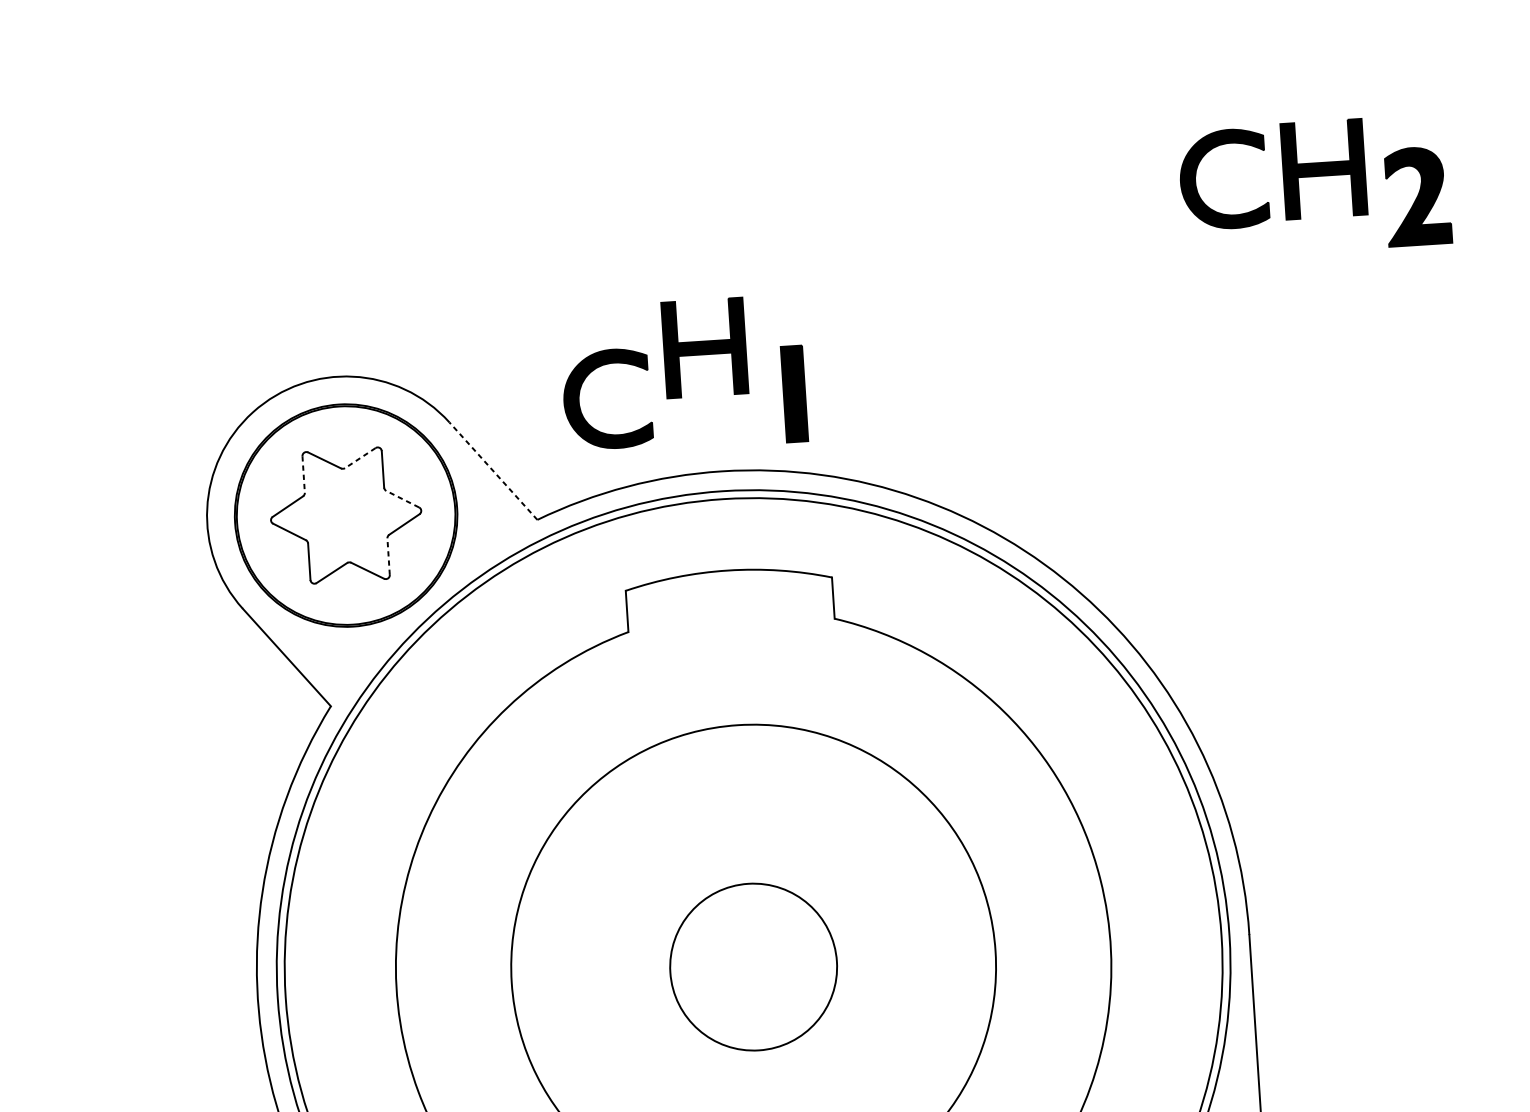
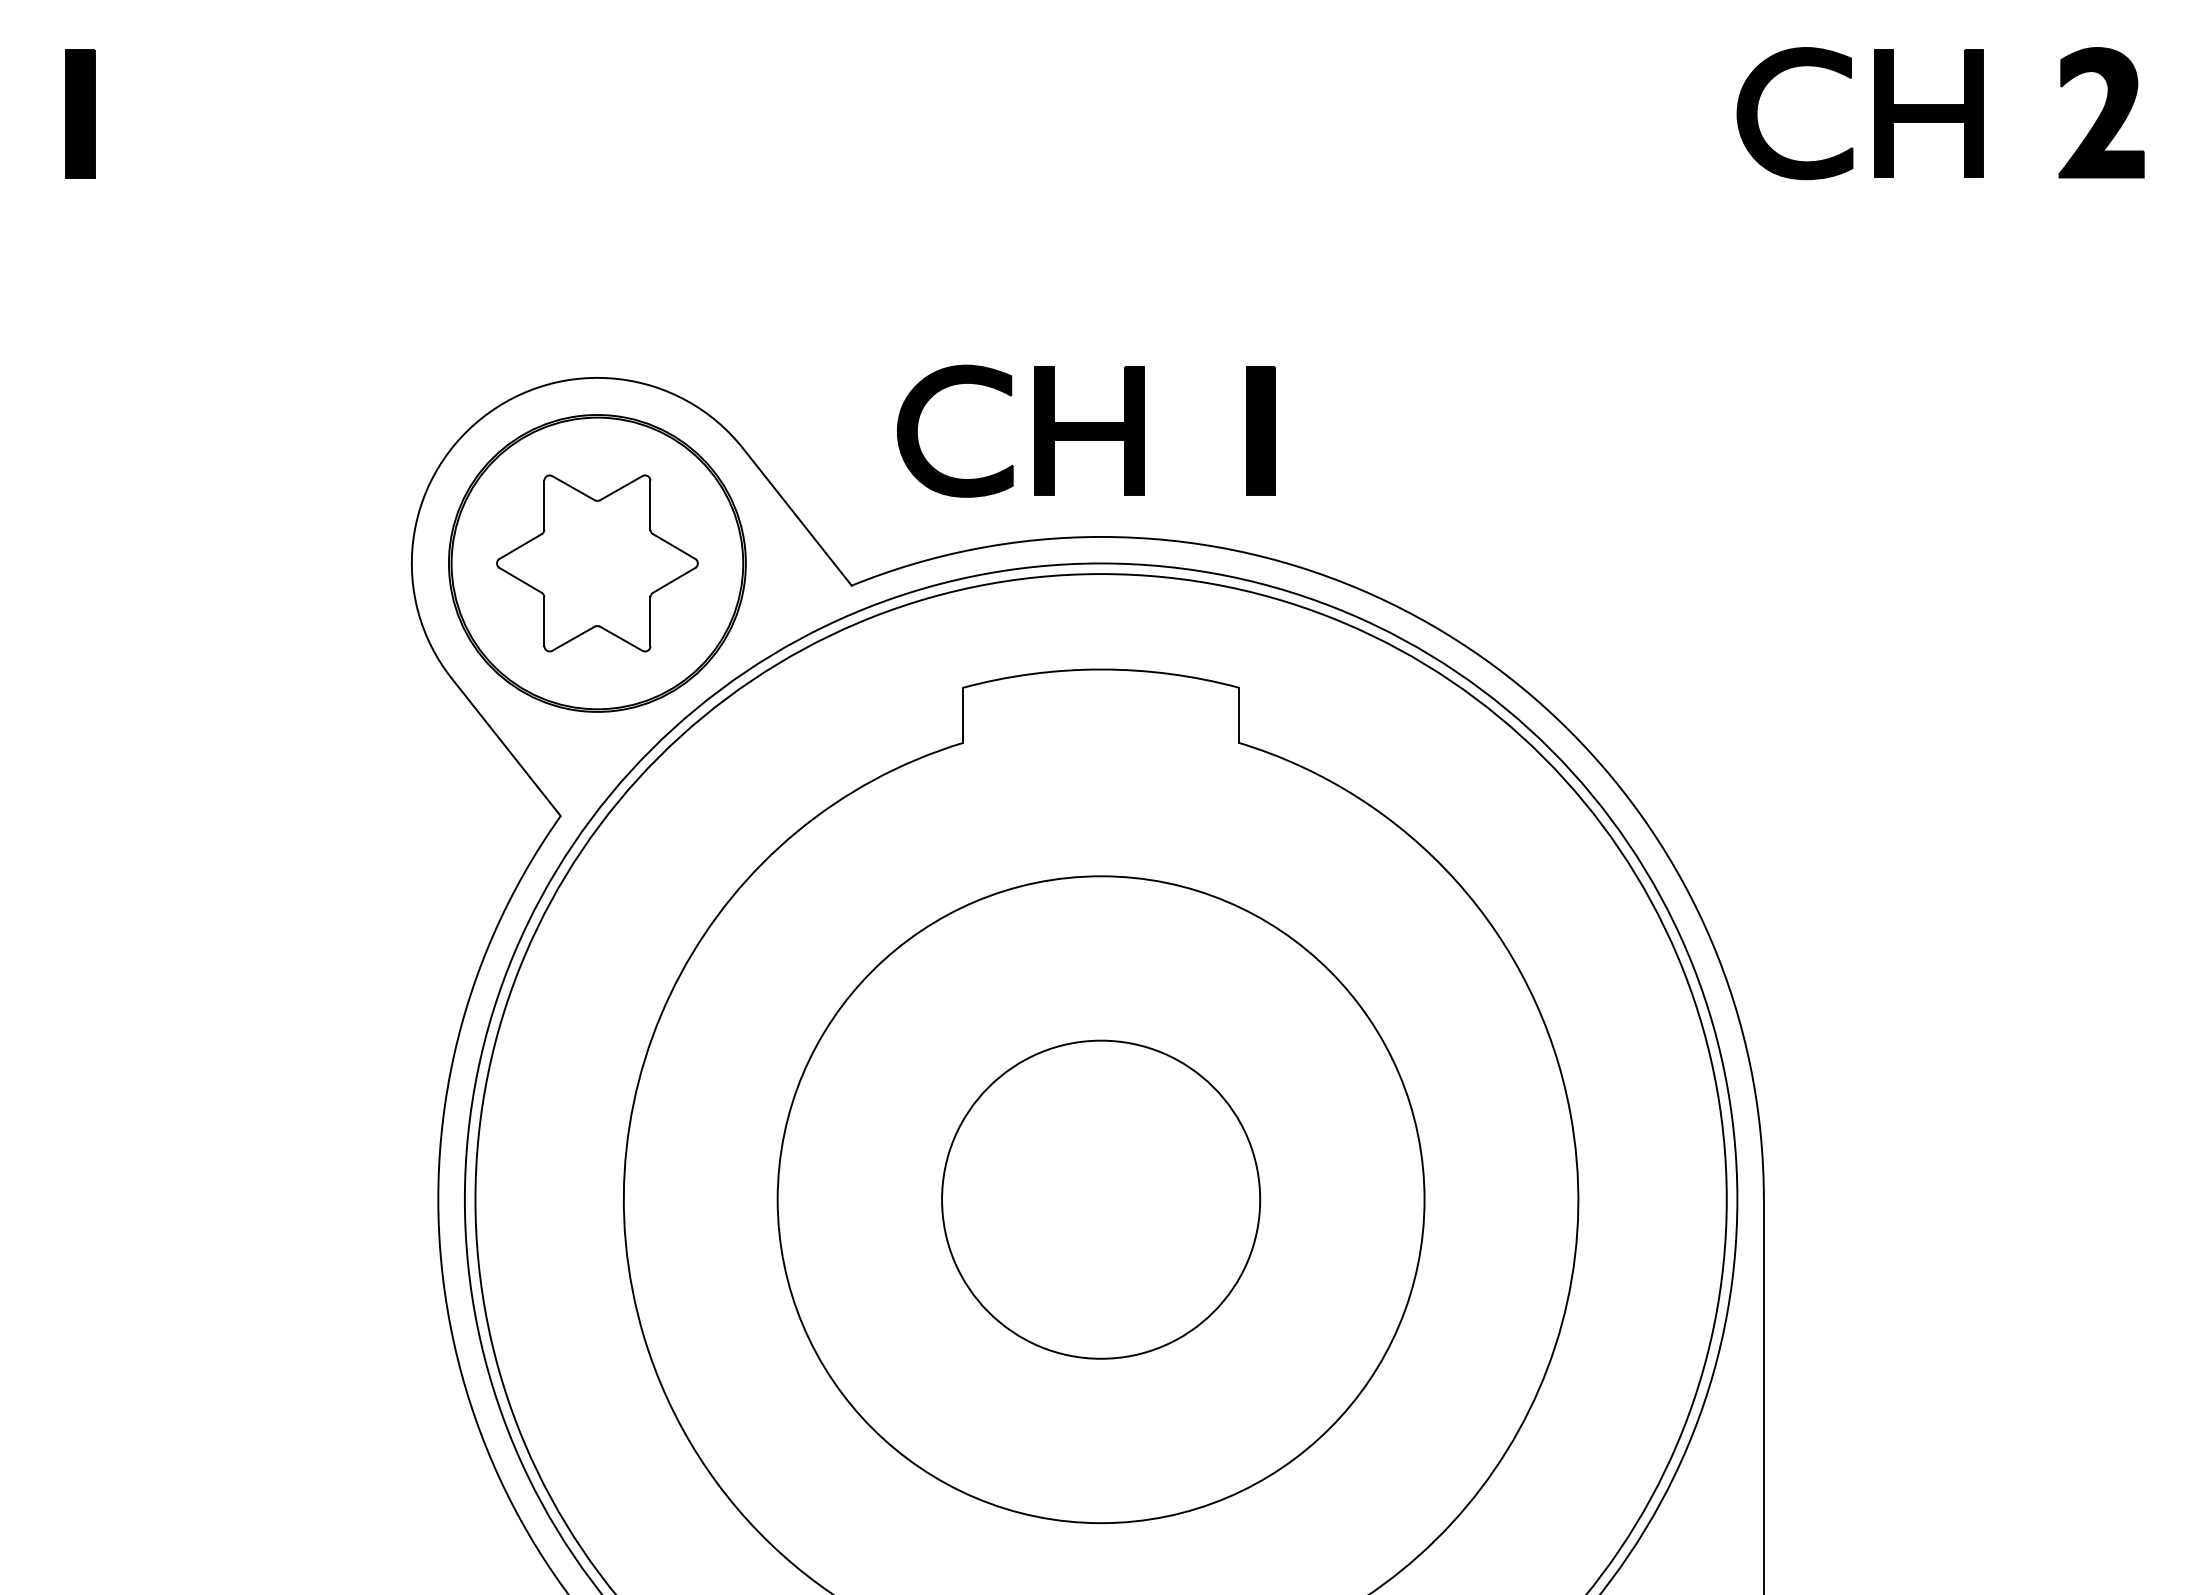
part: (1323, 169) -> (1928, 113), moved
part: (1196, 175) -> (1758, 105), moved
part: (1417, 196) -> (2101, 112), moved
part: (704, 347) -> (1089, 430), moved
part: (794, 393) -> (1260, 430), moved
line: (359, 458) -> (620, 488), dashed -> solid
line: (493, 471) -> (797, 517), dashed -> solid
line: (303, 474) -> (544, 505), dashed -> solid
line: (402, 499) -> (673, 546), dashed -> solid
line: (388, 556) -> (650, 621), dashed -> solid
circle: (753, 966) -> (1101, 1199), size x1.43

